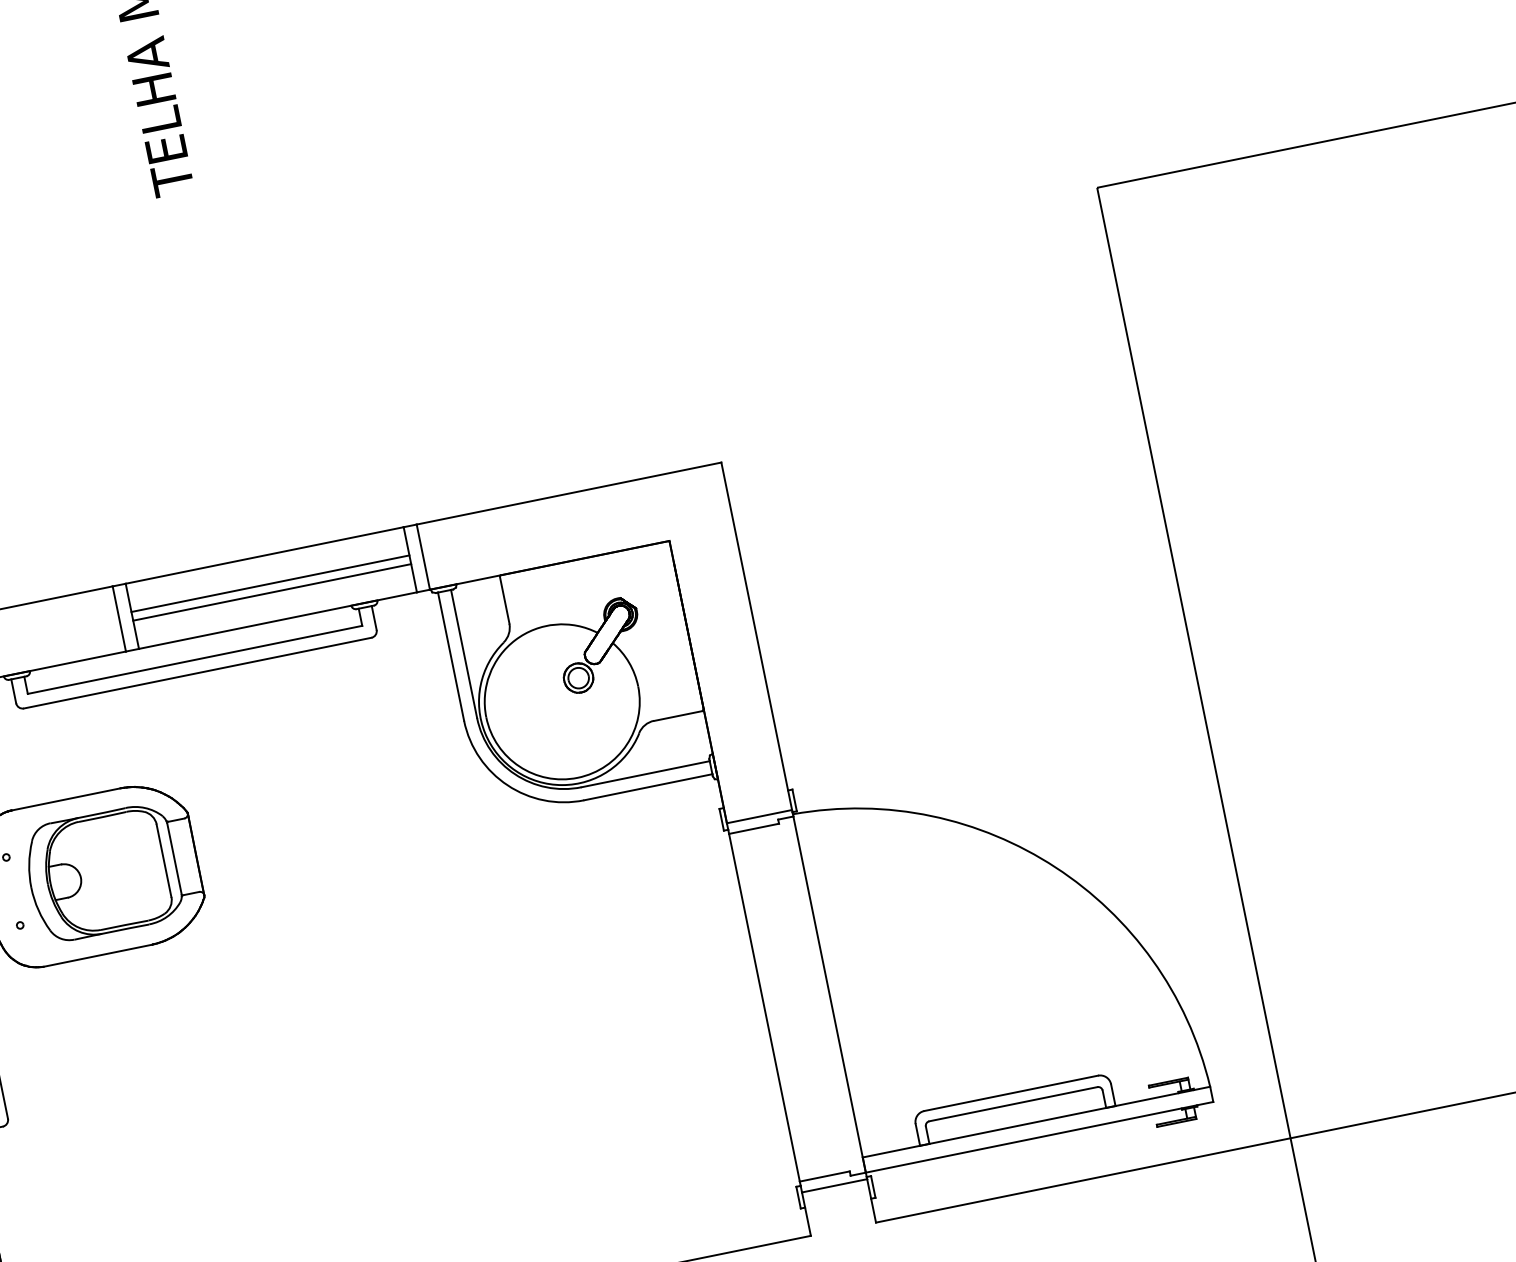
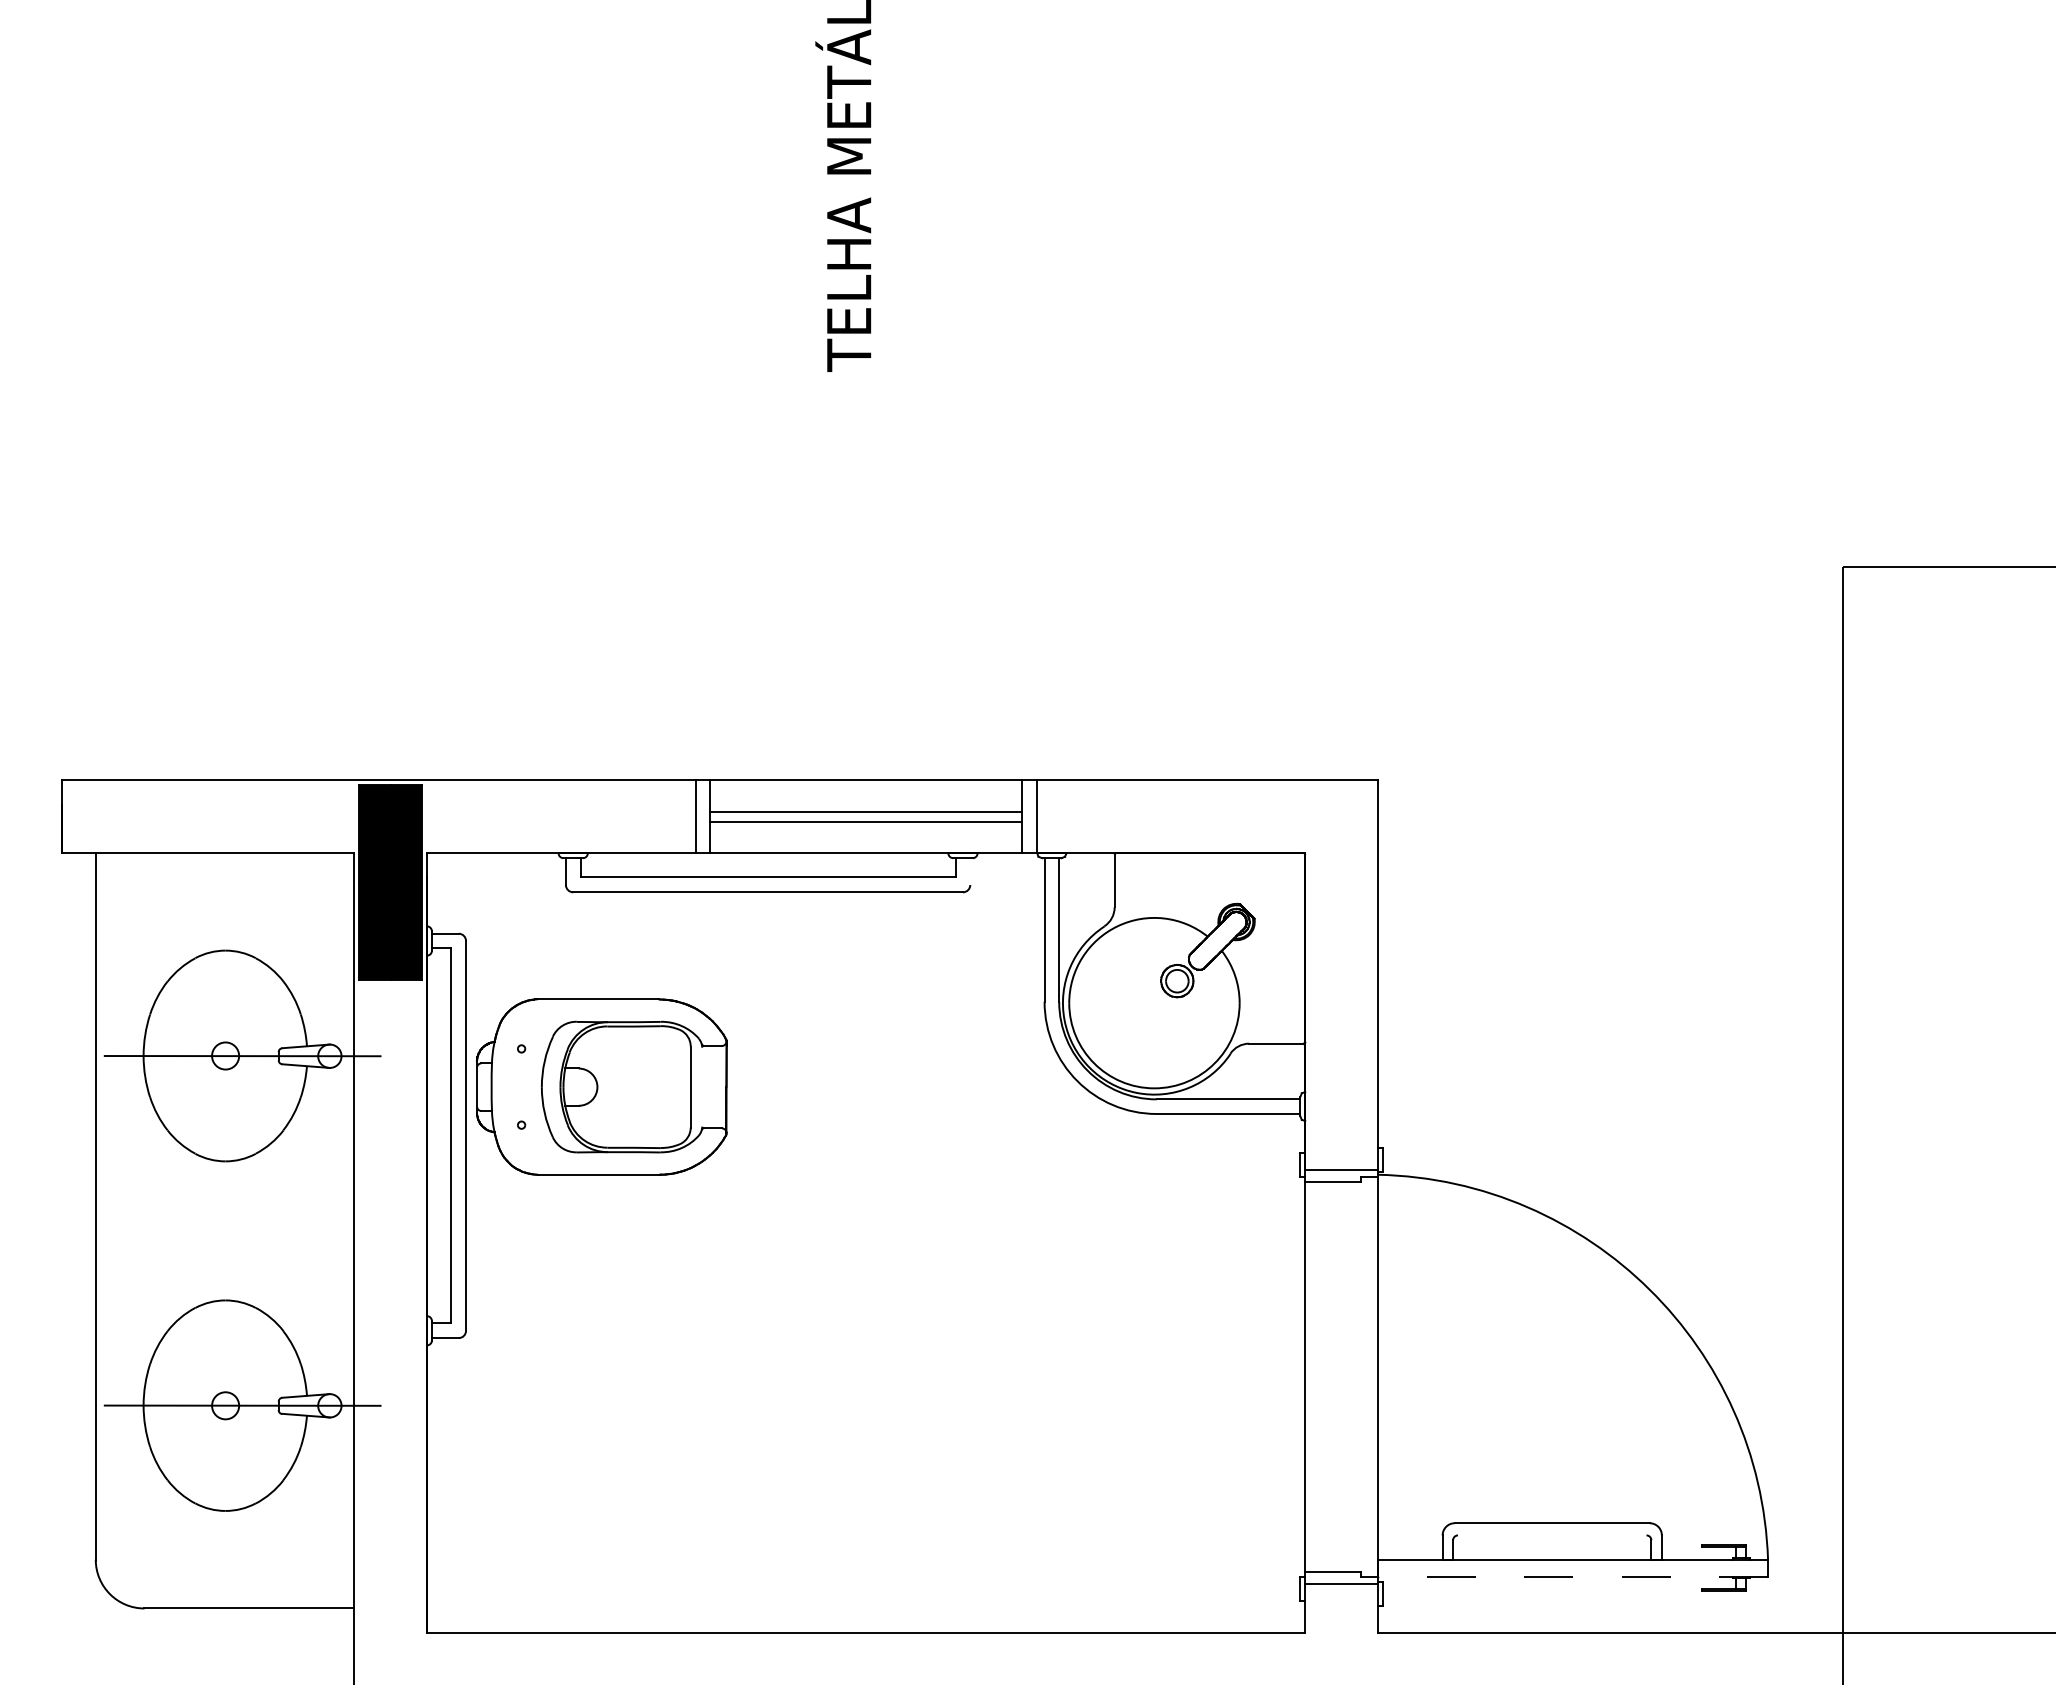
line: (374, 617) -> (970, 871), removed
line: (174, 858) -> (702, 1086), removed
line: (1012, 1104) -> (1551, 1535), removed
line: (1039, 1136) -> (1573, 1576), solid -> dashed

